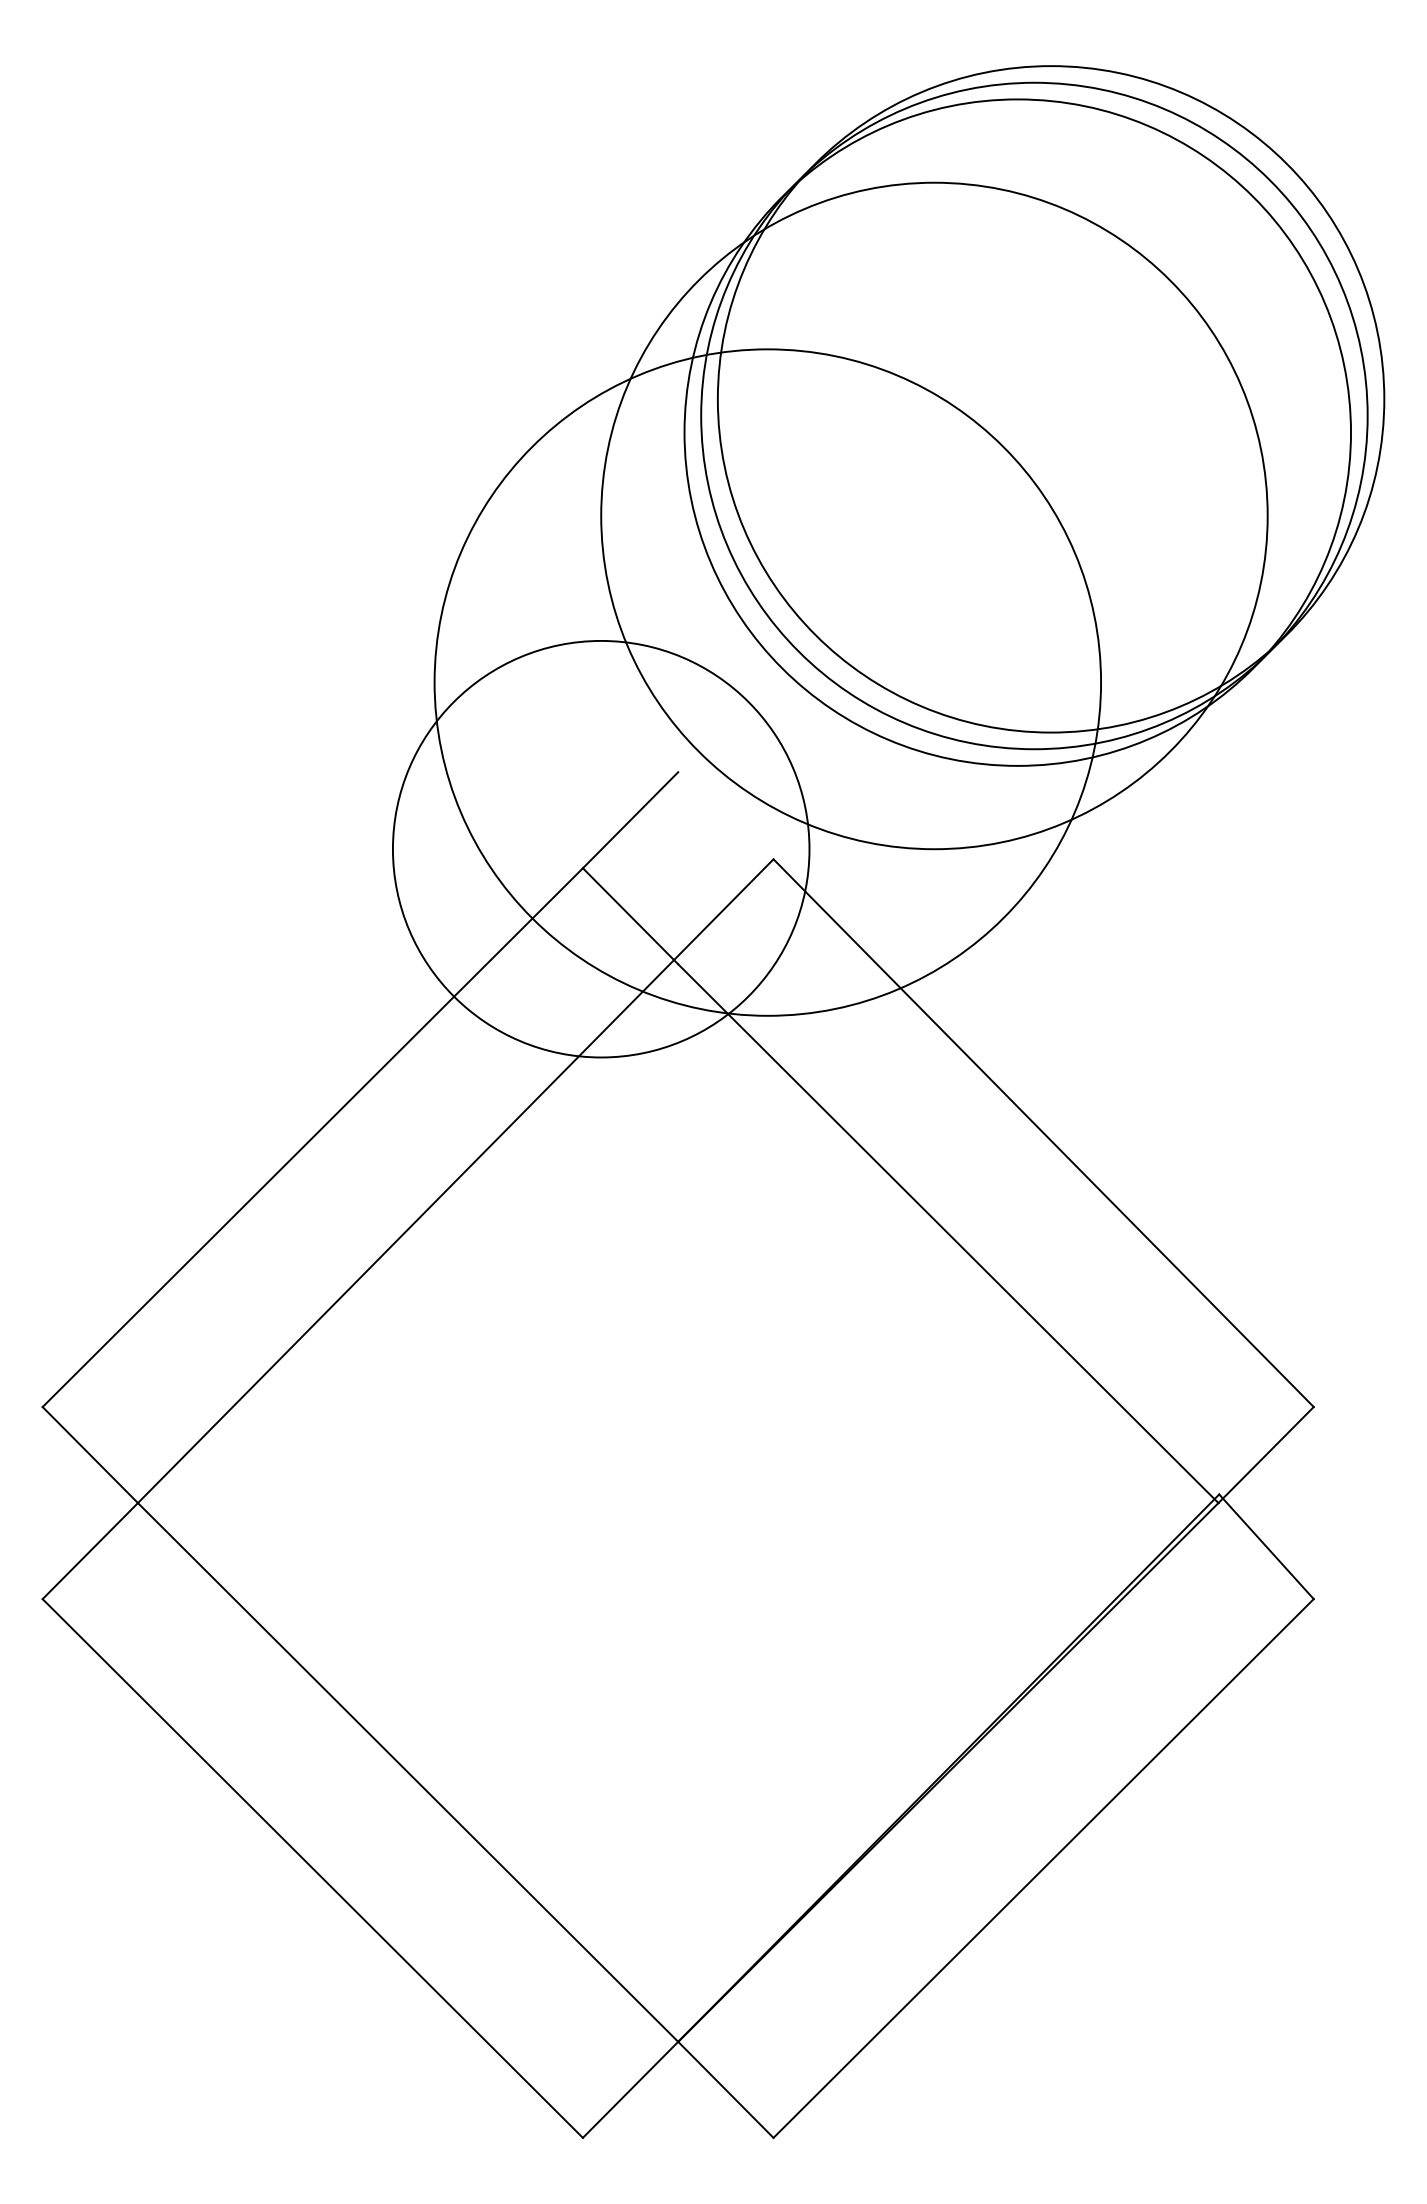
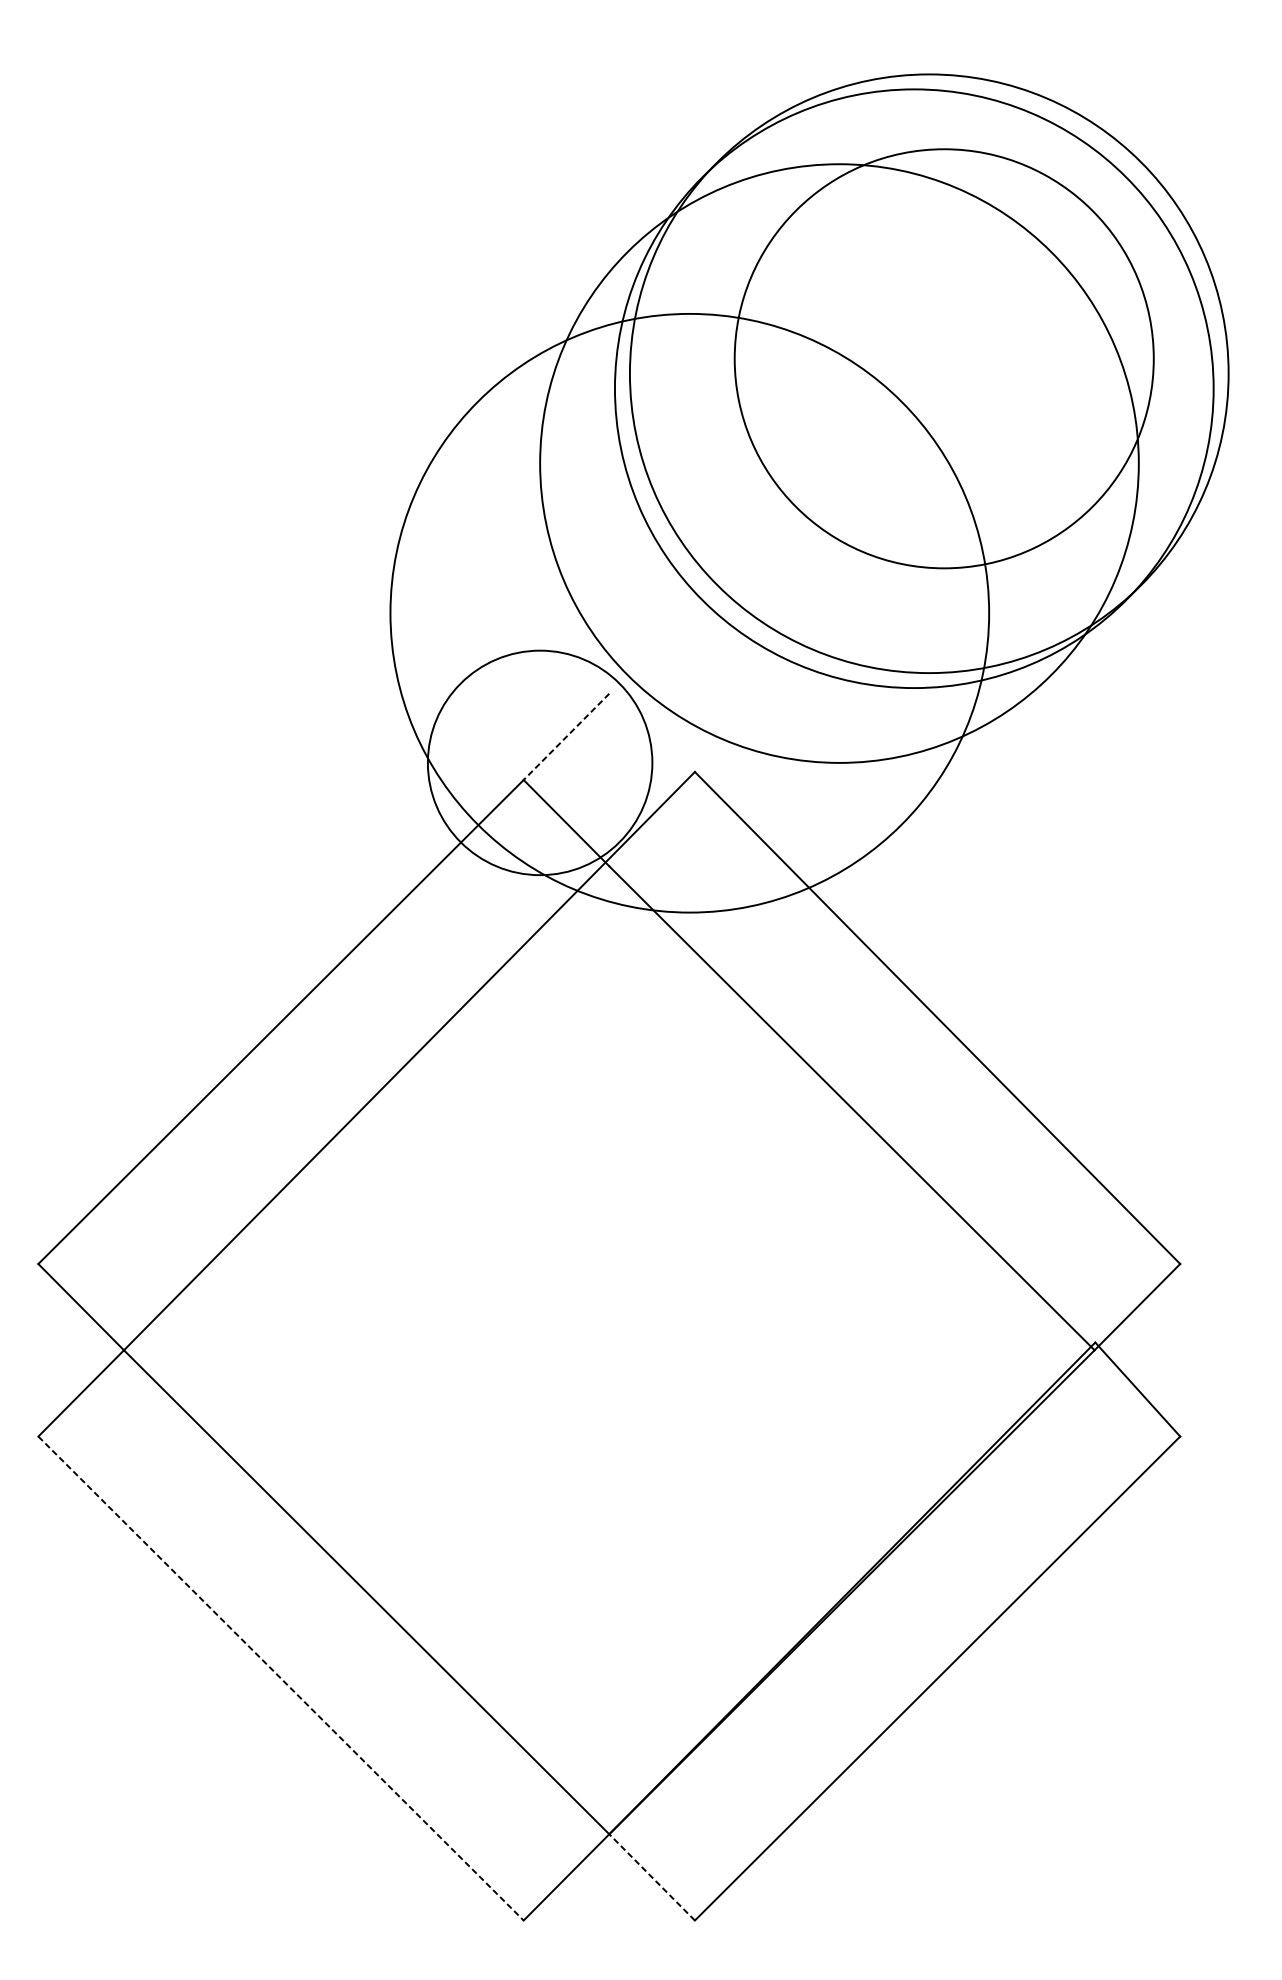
circle: (1050, 399) -> (943, 358), size x0.7
line: (630, 820) -> (566, 737), solid -> dashed
circle: (600, 848) -> (539, 762), size x0.6
line: (313, 1868) -> (281, 1678), solid -> dashed
line: (725, 2089) -> (651, 1877), solid -> dashed

